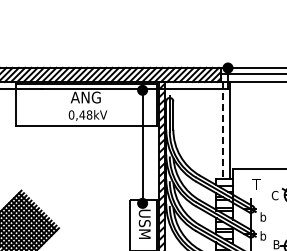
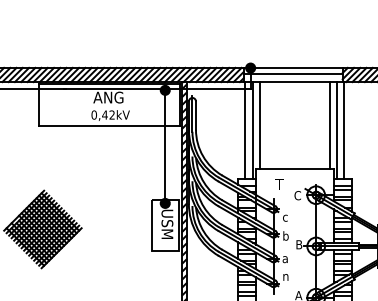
text: (88, 114) -> (111, 114), 0,48kV -> 0,42kV
line: (236, 125) -> (259, 125), added
line: (222, 130) -> (245, 130), dashed -> solid
text: (262, 216) -> (285, 216), b -> c

